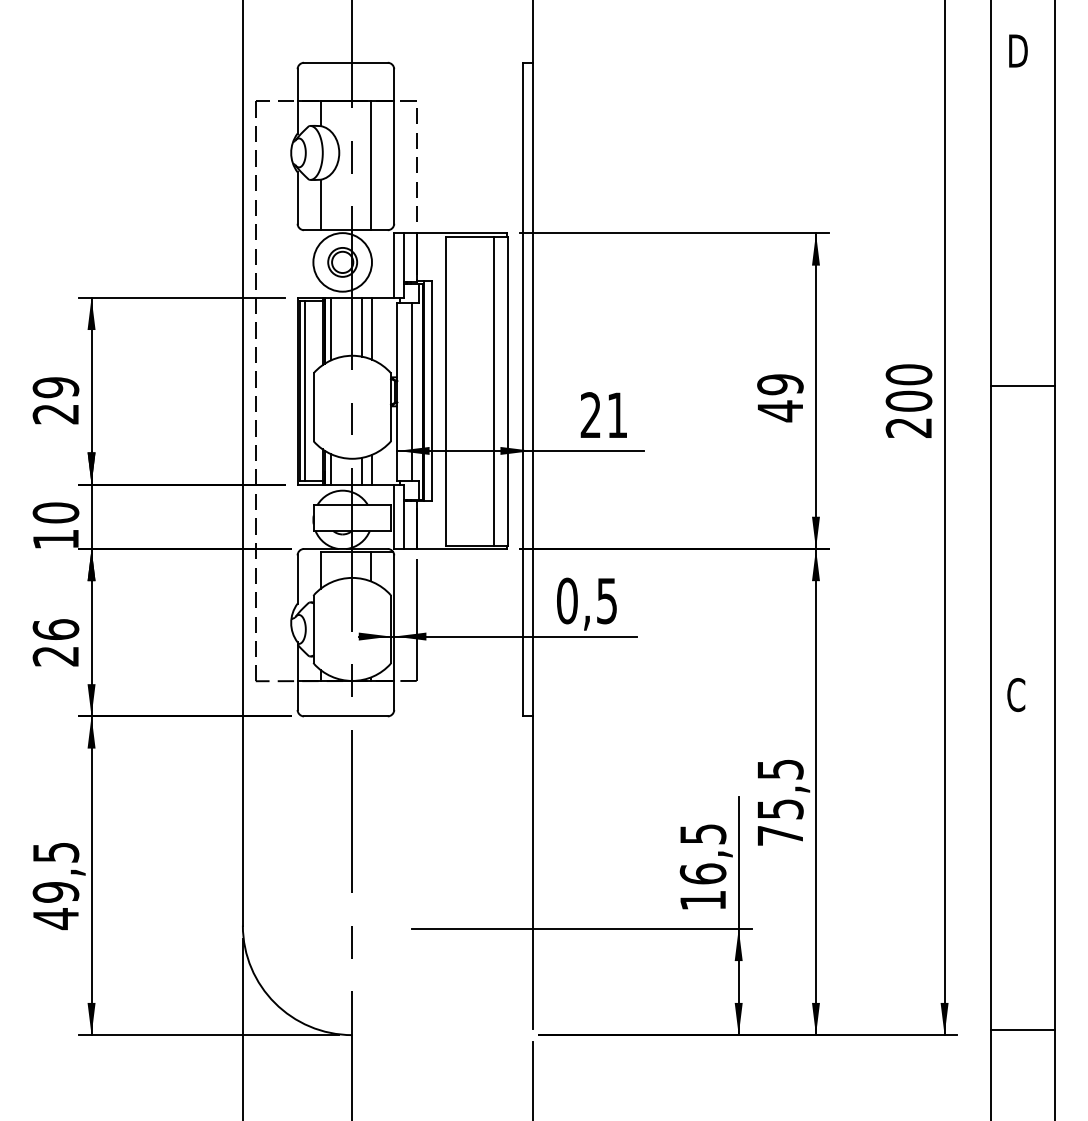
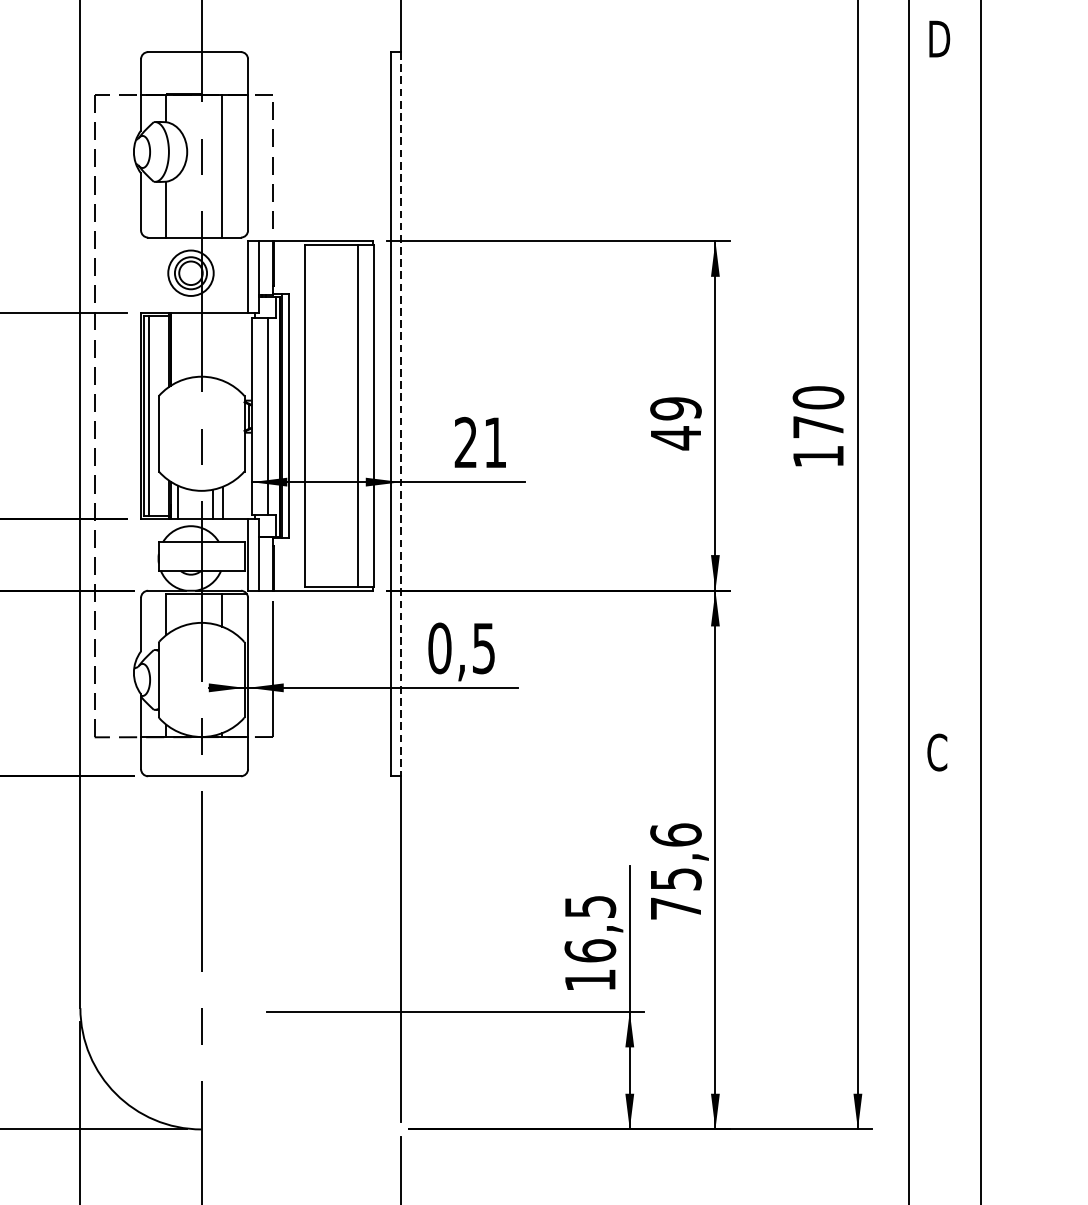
circle: (342, 262) -> (190, 273), size x0.7
line: (362, 326) -> (212, 344), removed
line: (331, 328) -> (178, 346), removed
line: (371, 328) -> (222, 346), removed
line: (1022, 386) -> (944, 410), removed
line: (532, 389) -> (401, 414), solid -> dashed
text: (908, 413) -> (817, 440), 200 -> 170
text: (780, 768) -> (676, 834), 75,5 -> 75,6
line: (1022, 1030) -> (944, 1124), removed

